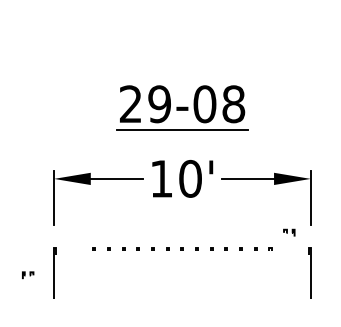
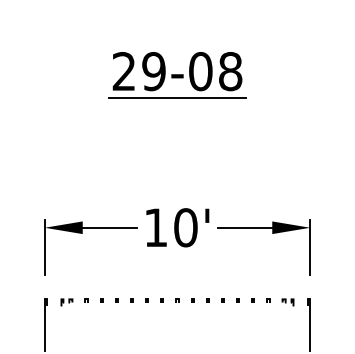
part: (182, 108) -> (177, 75), moved
part: (288, 232) -> (287, 302), moved
part: (27, 275) -> (66, 302), moved

